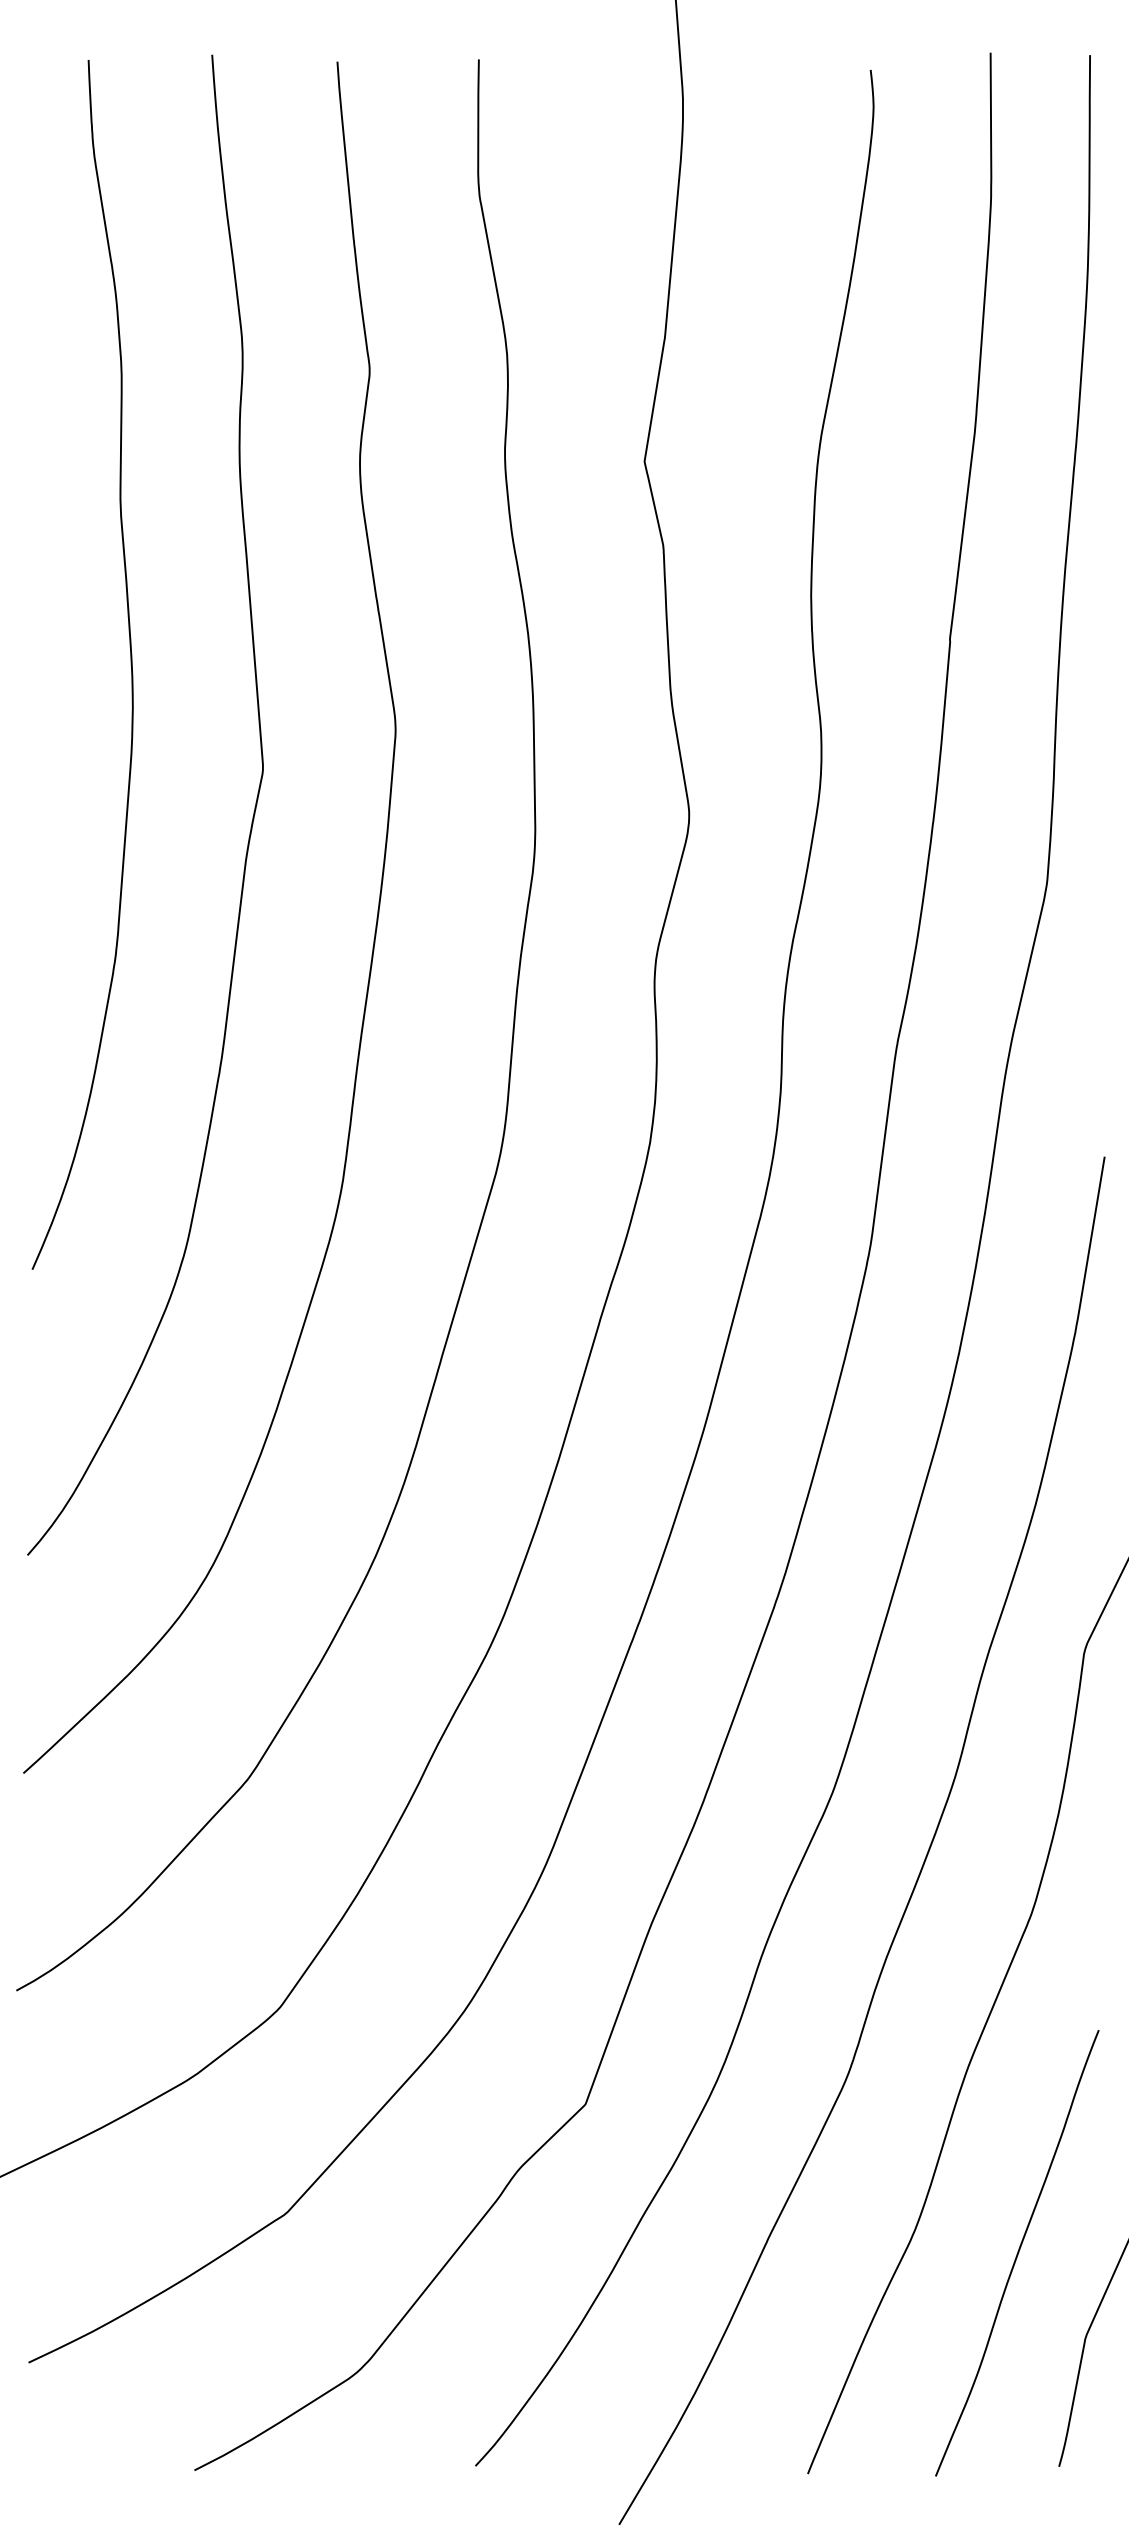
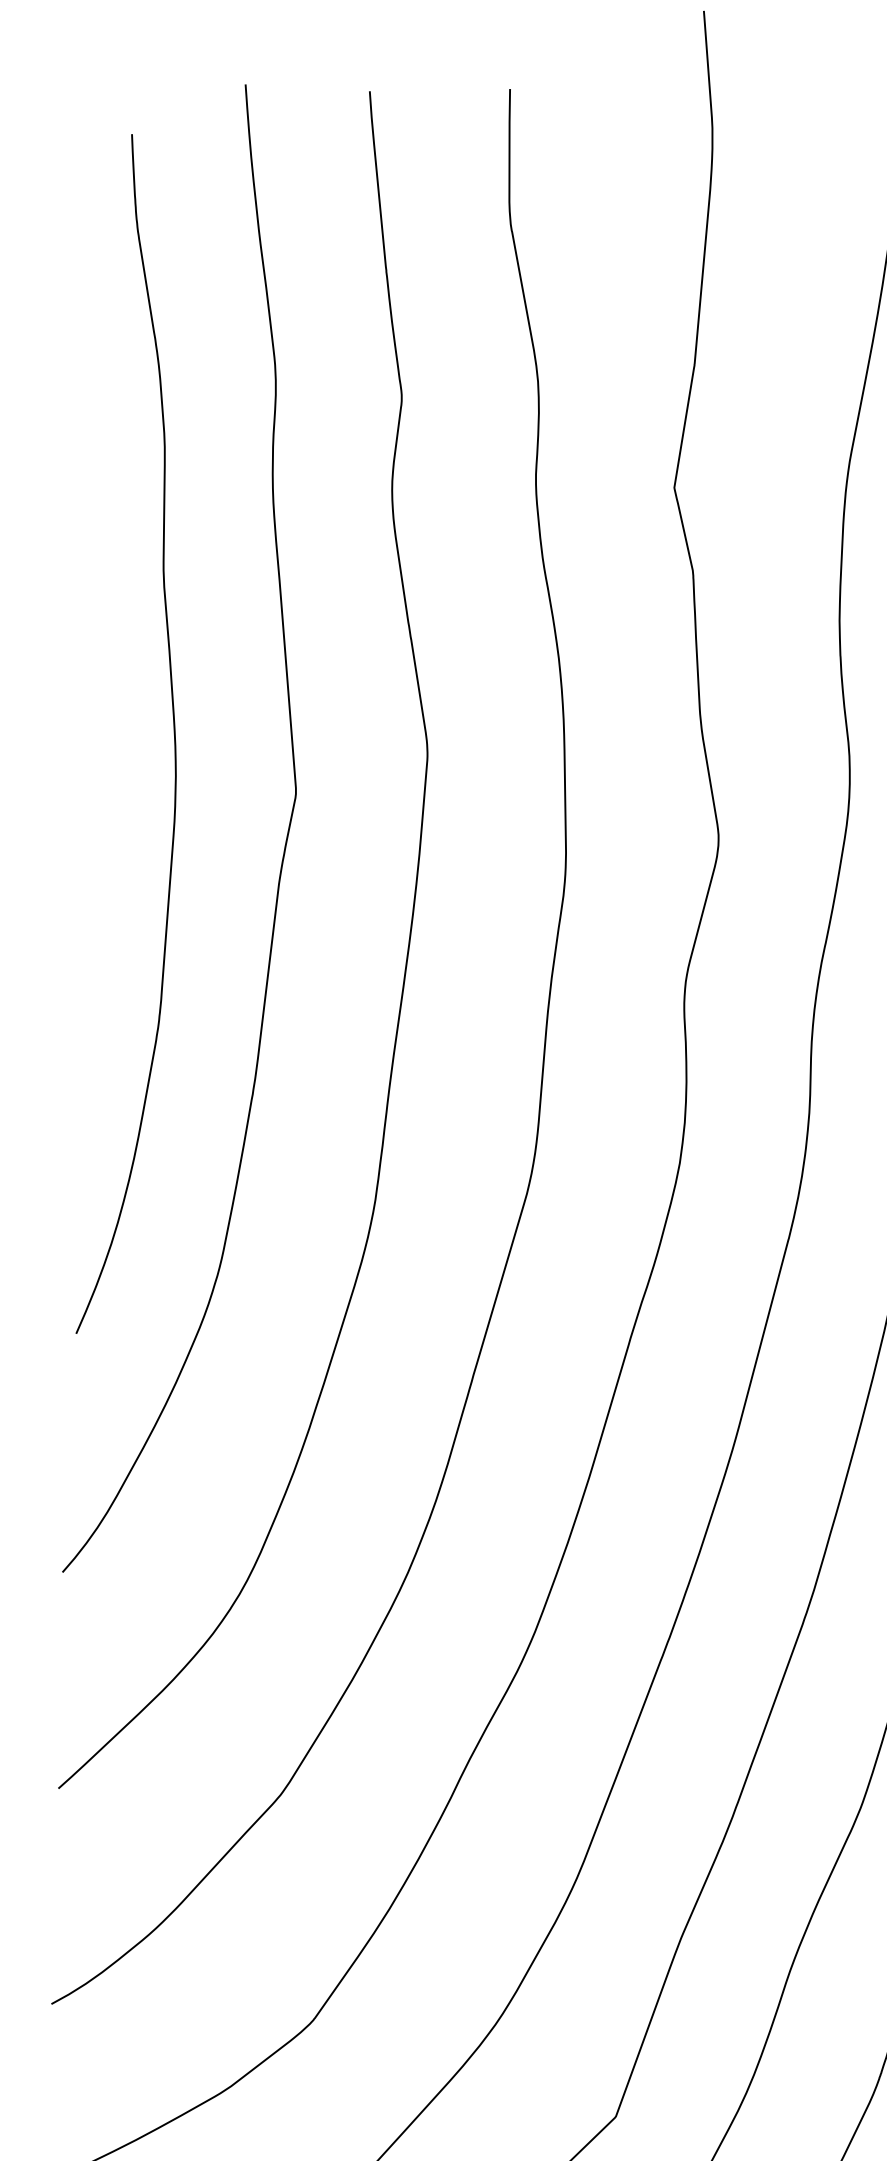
curve: (130, 664) -> (173, 733), moved

